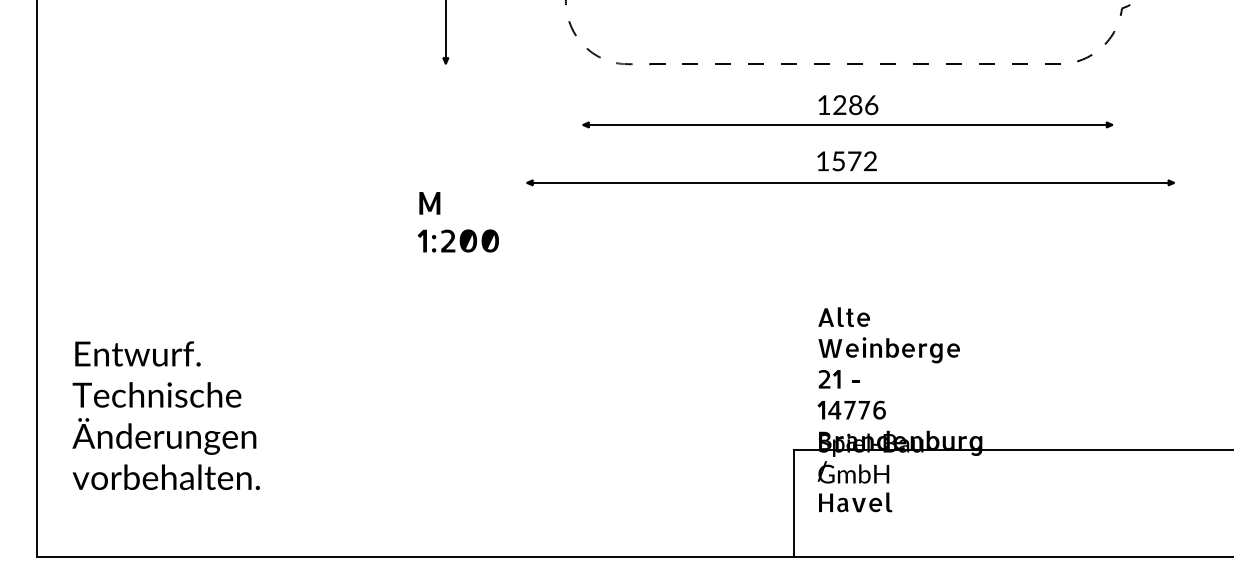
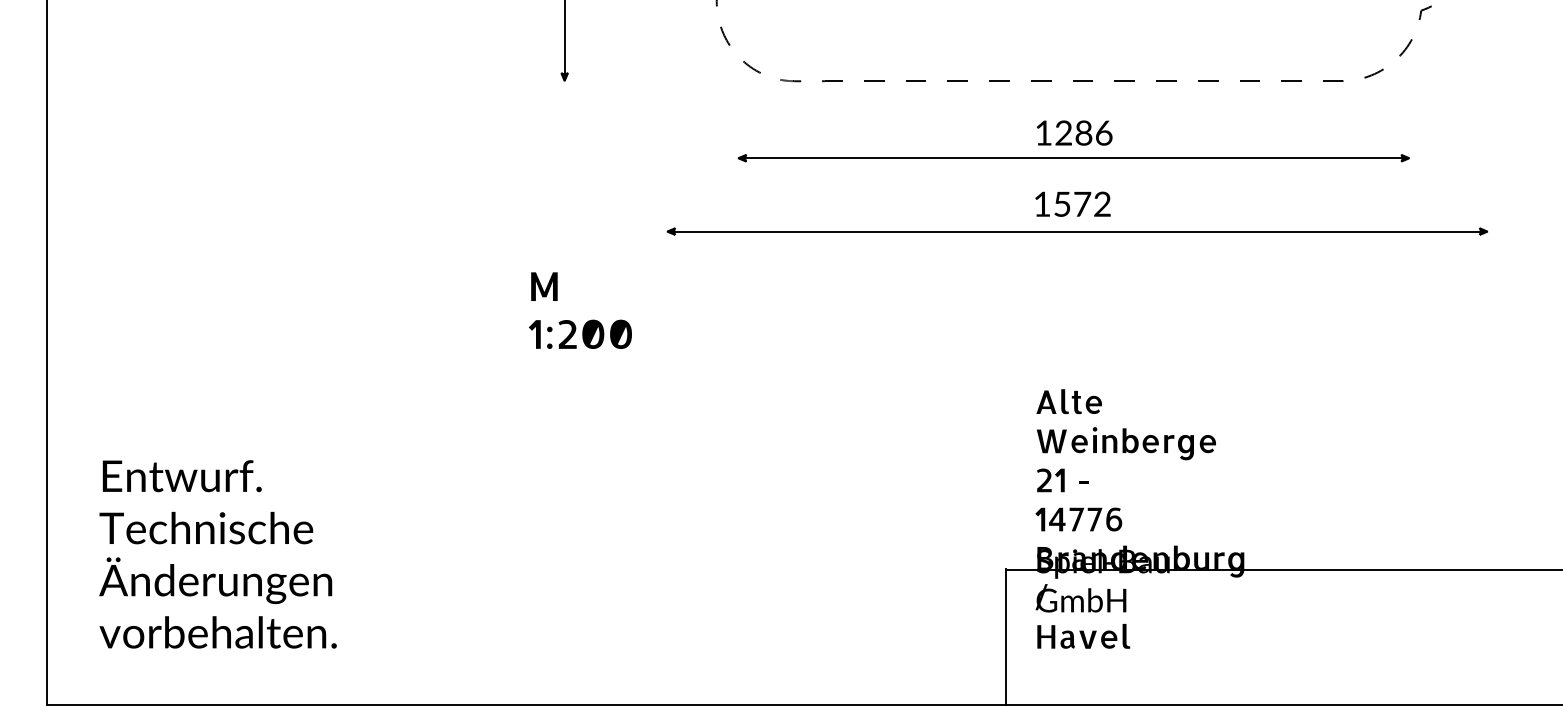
text: (457, 222) -> (579, 310), moved
text: (165, 415) -> (217, 554), moved

